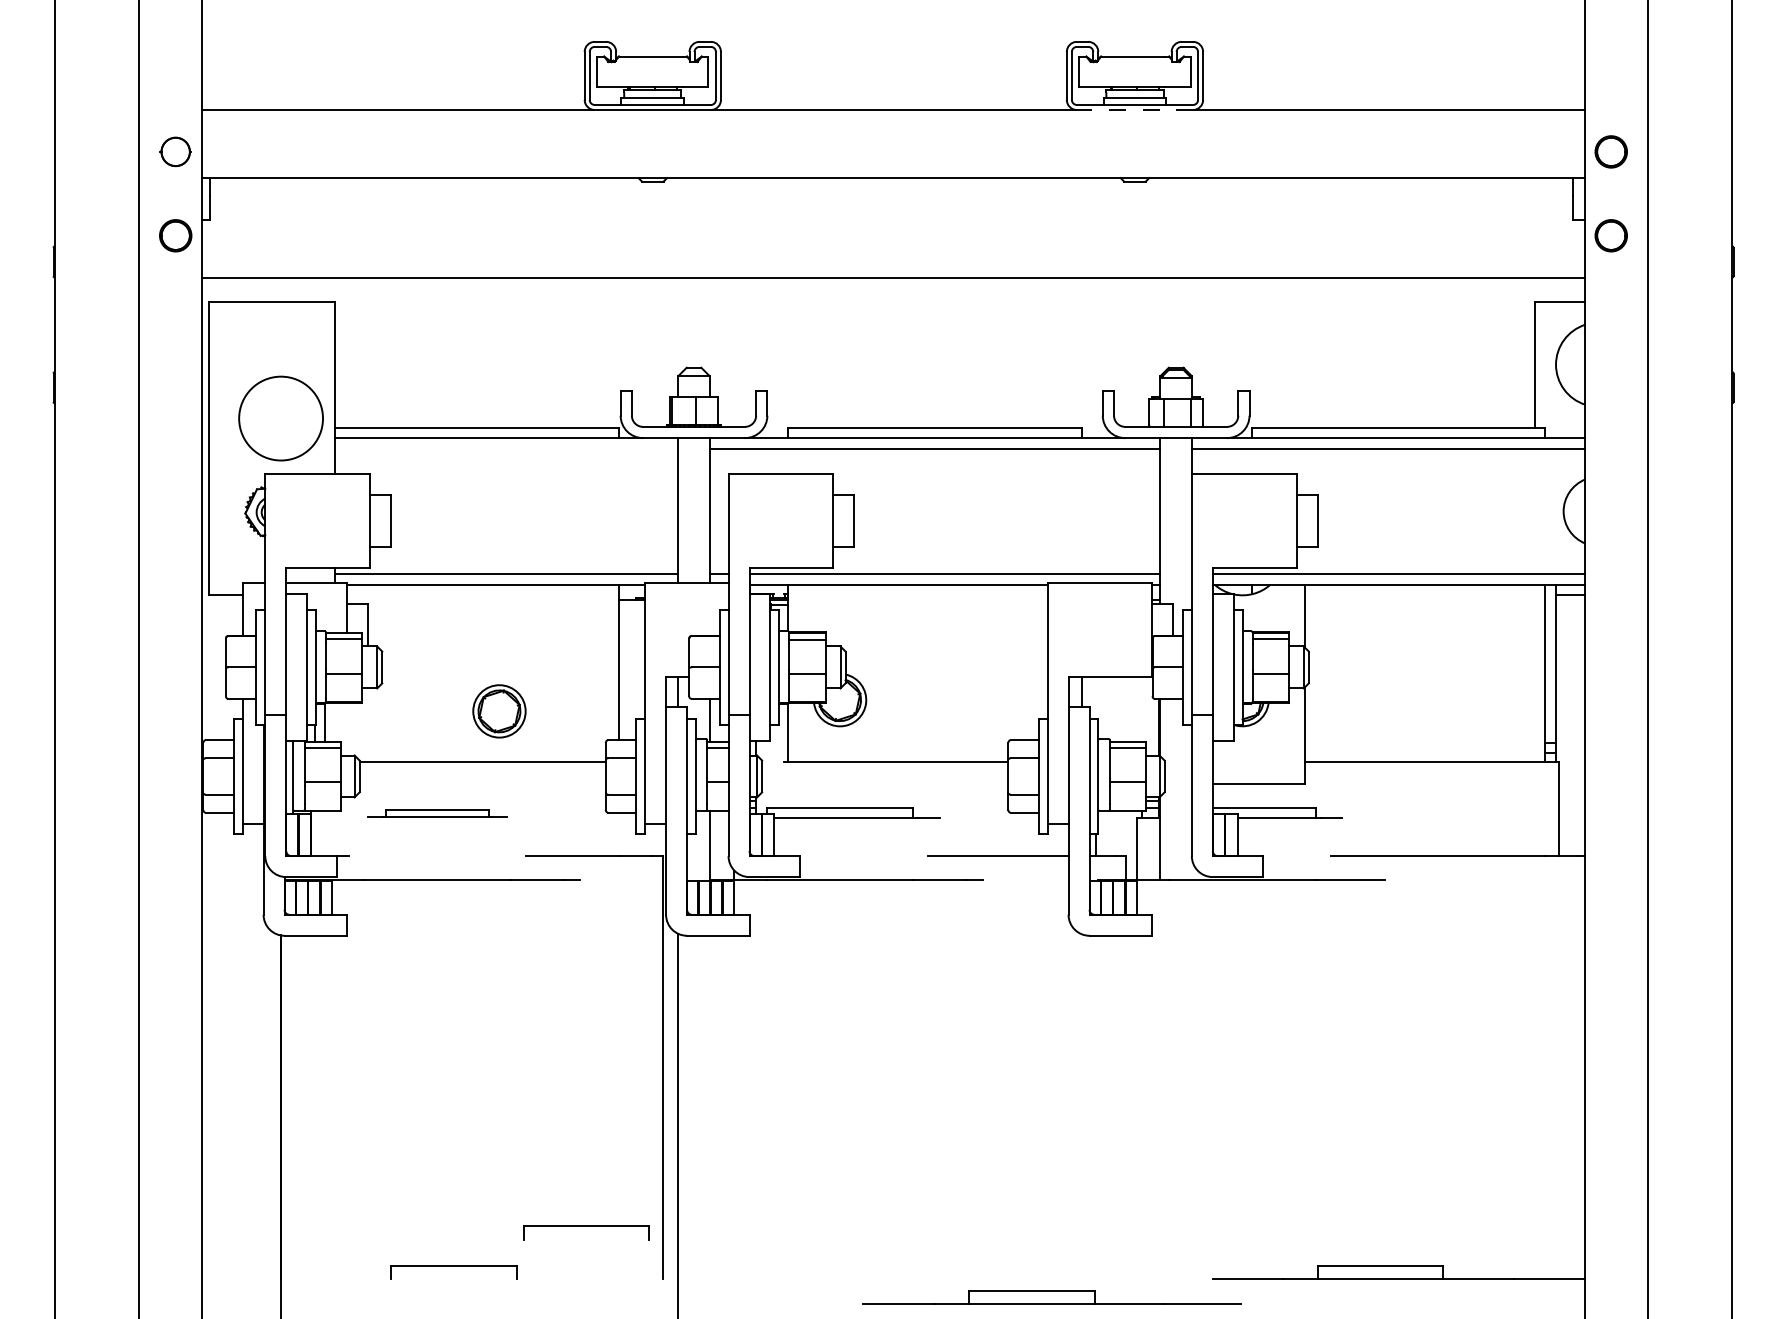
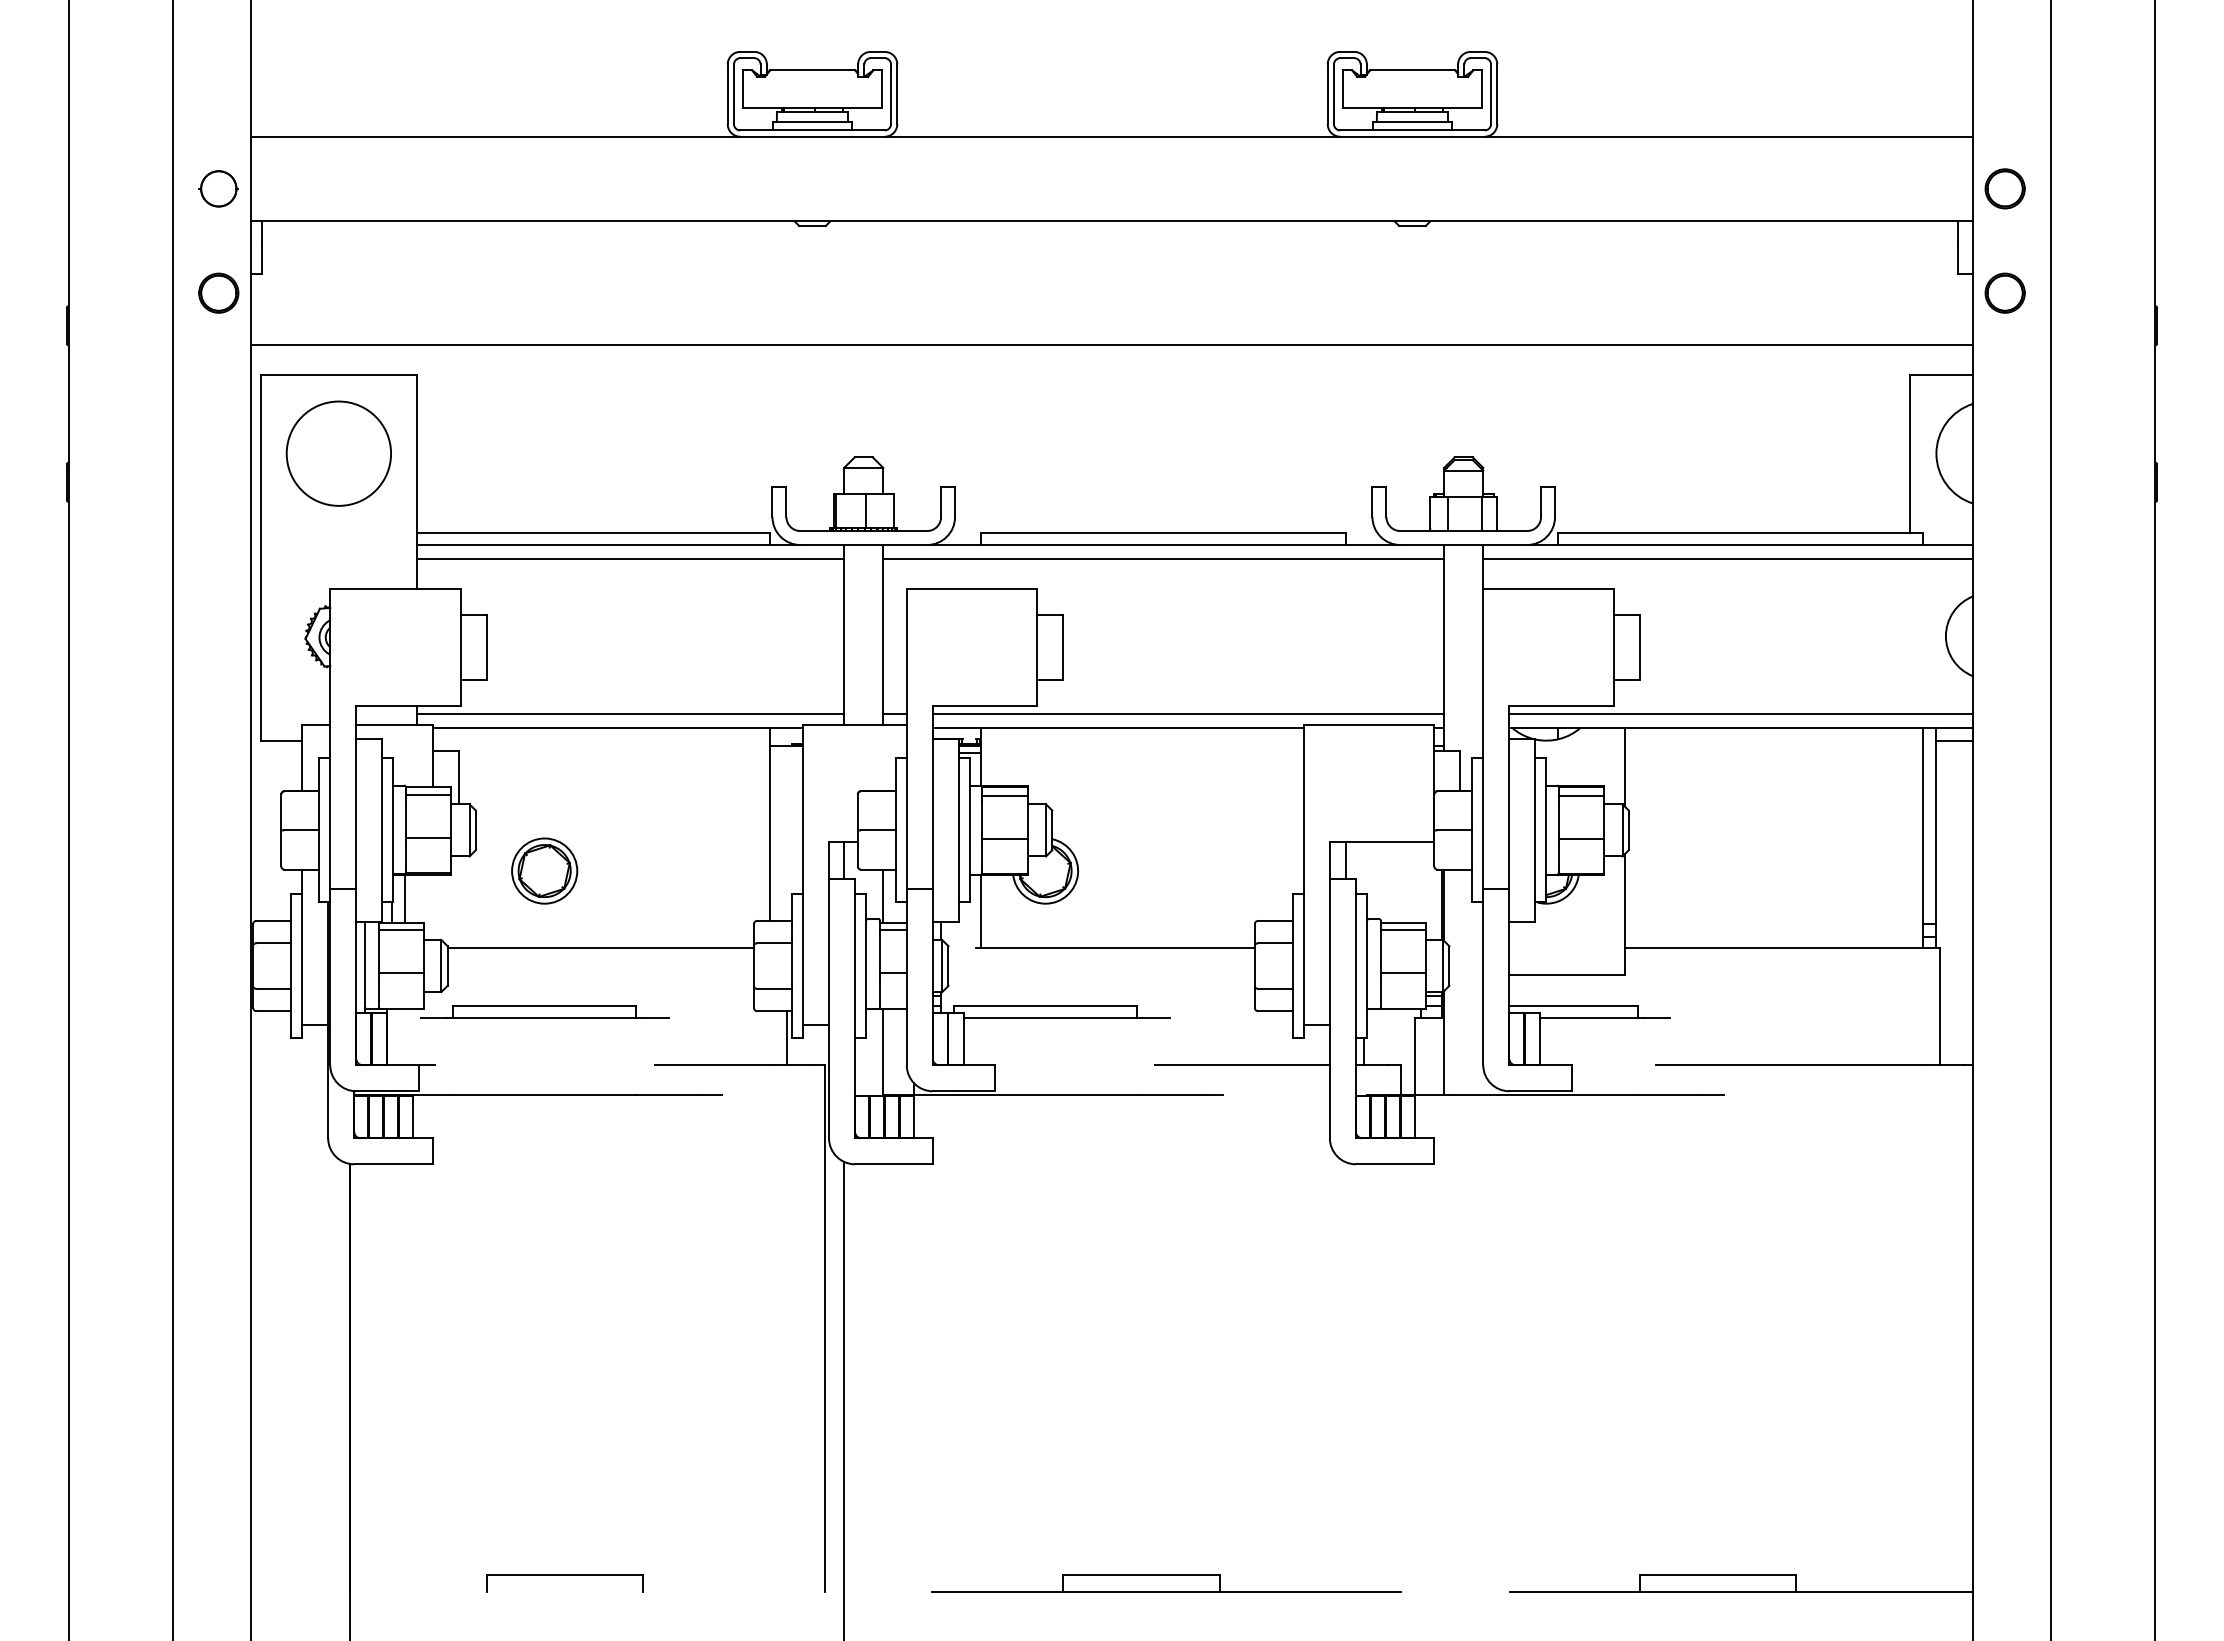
line: (1134, 109) -> (1412, 136), dashed -> solid
circle: (280, 418) -> (338, 453), moved
line: (506, 449) -> (630, 559), added
part: (499, 710) -> (544, 870), moved
part: (437, 812) -> (544, 1011), size x1.43
line: (632, 834) -> (787, 1038), added
part: (586, 1226) -> (729, 1526), removed
part: (1052, 1297) -> (1166, 1583), moved

